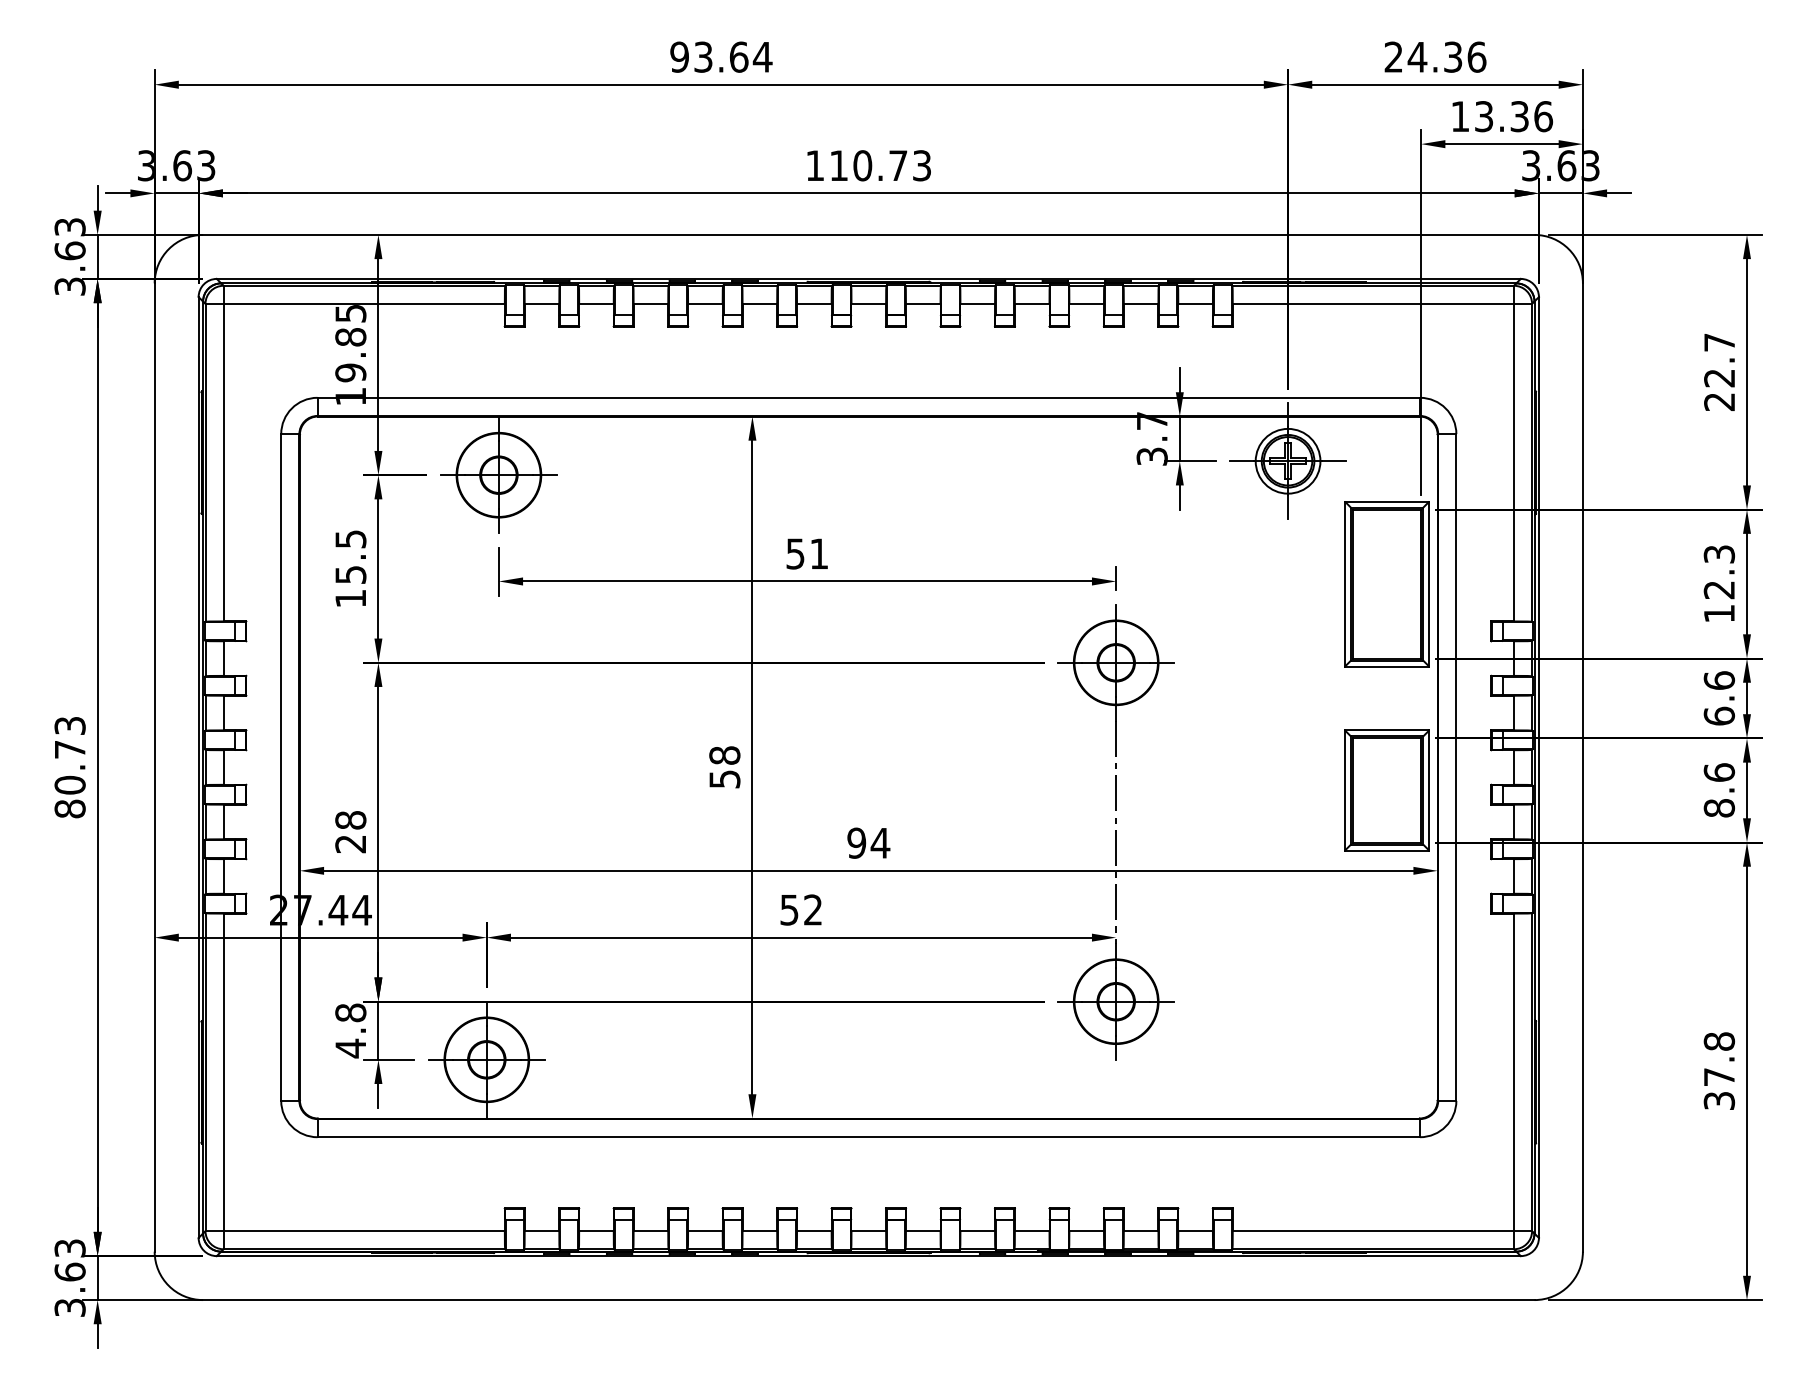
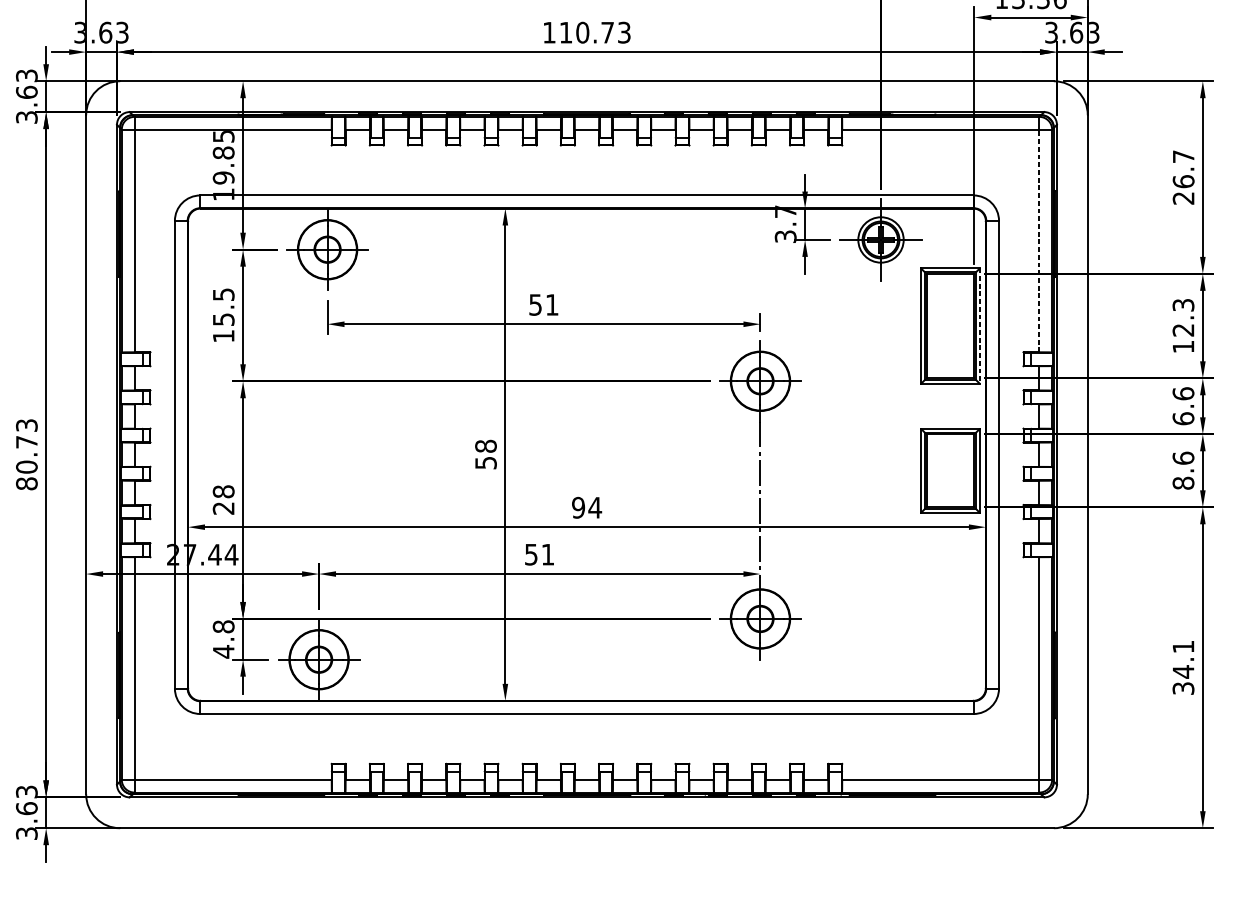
text: (1719, 377) -> (1183, 181), 22.7 -> 26.7
line: (1513, 462) -> (1039, 240), solid -> dashed
line: (1429, 584) -> (980, 326), solid -> dashed
text: (812, 909) -> (547, 554), 52 -> 51
text: (1719, 1059) -> (1183, 659), 37.8 -> 34.1

